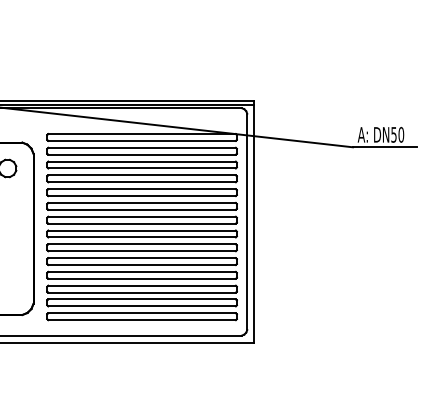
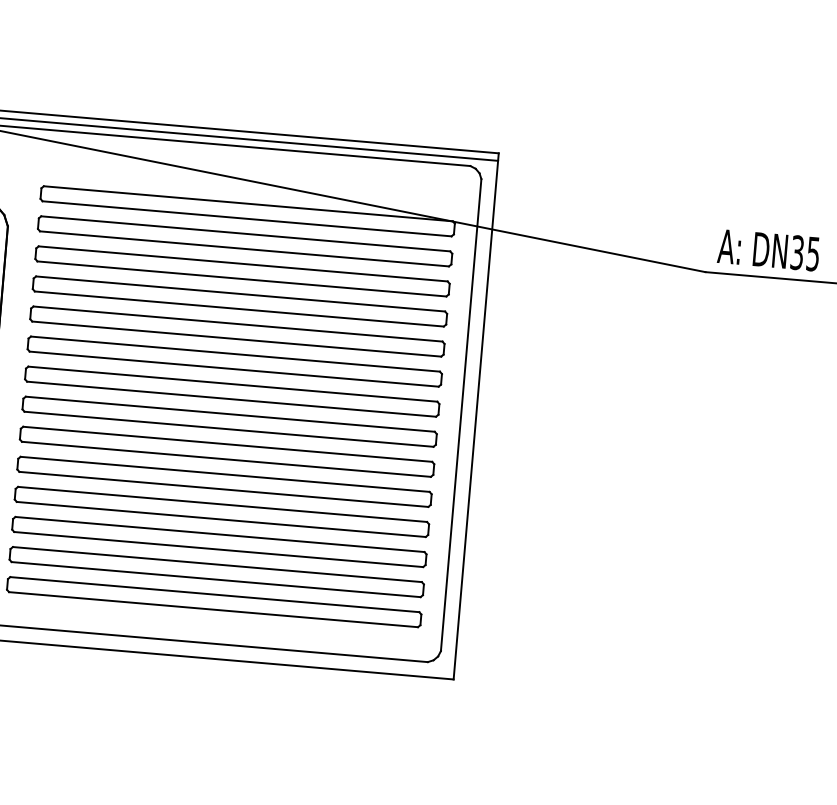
text: (397, 134) -> (805, 252), DN50 -> DN35

